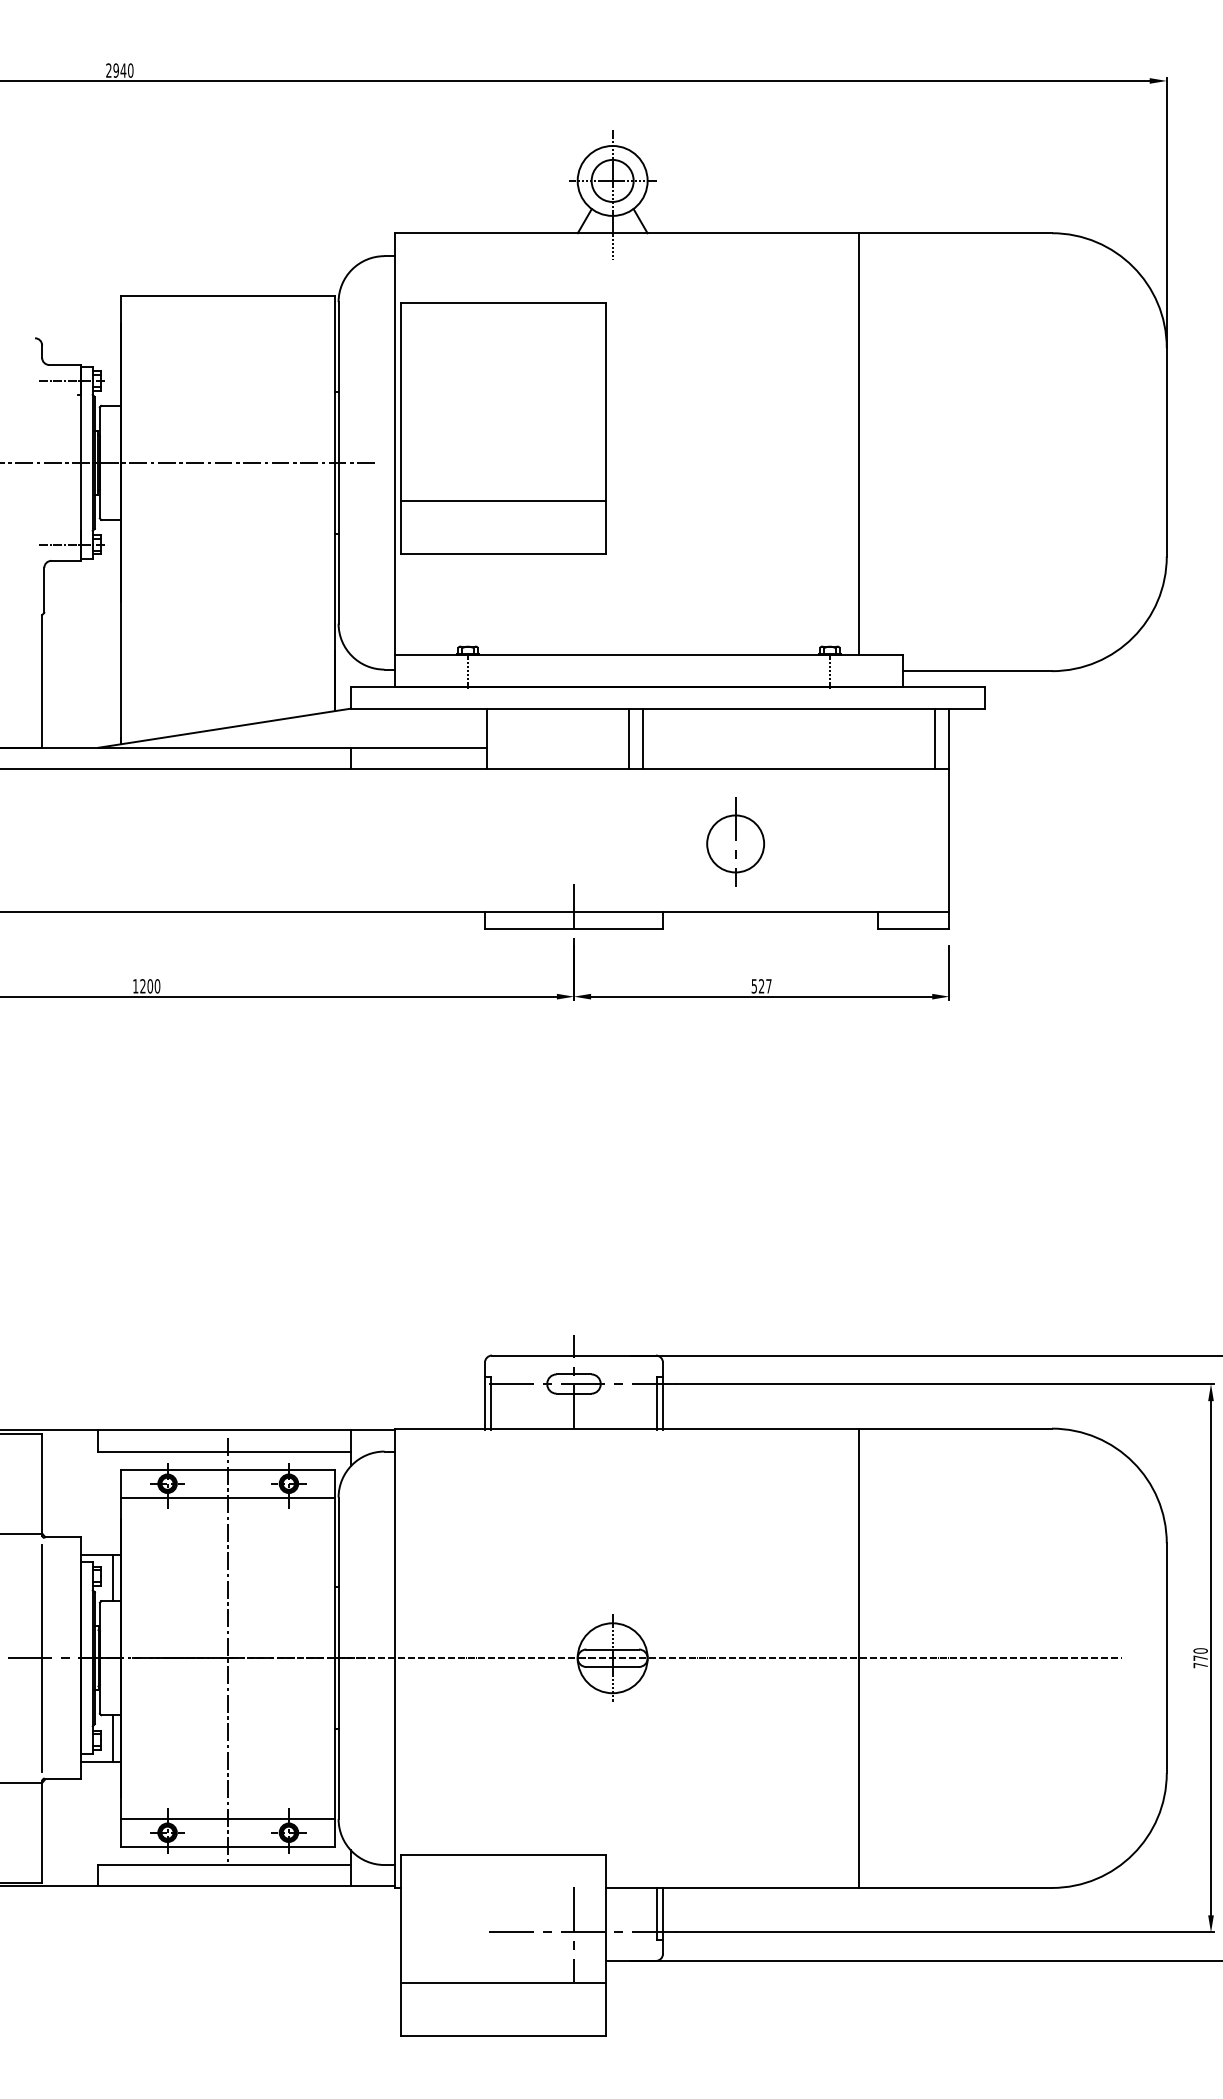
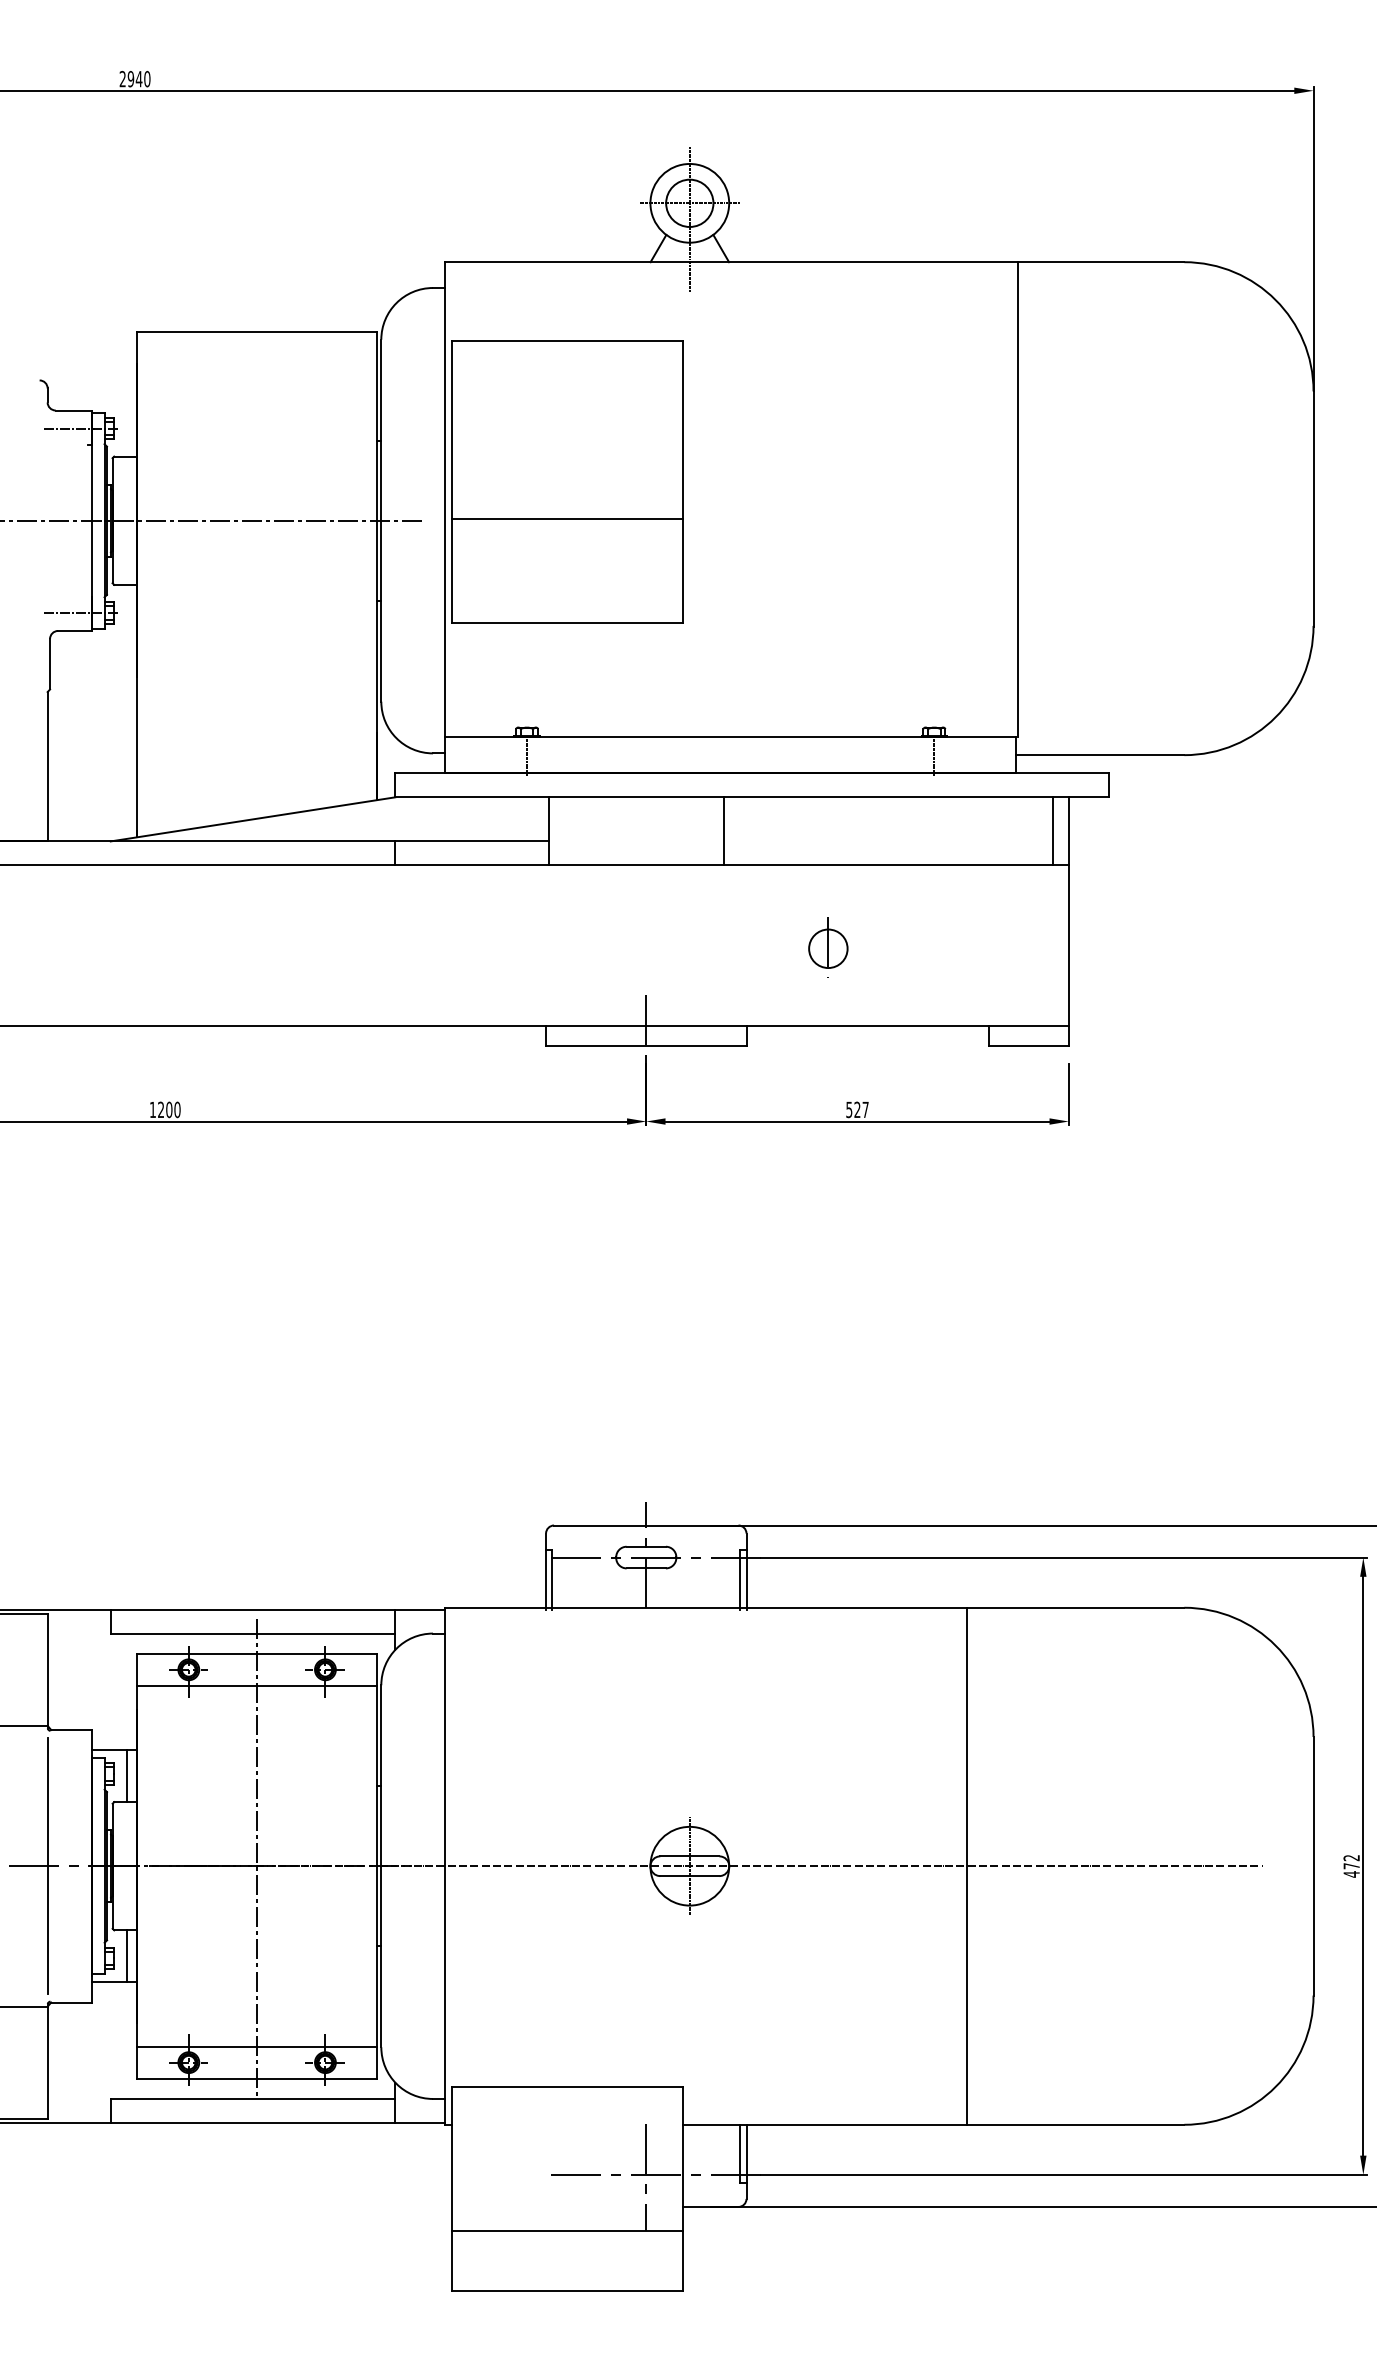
line: (858, 444) -> (1017, 499), moved
line: (503, 500) -> (566, 518), moved
line: (629, 739) -> (708, 831), removed
part: (735, 842) -> (828, 947), size x0.6
text: (1200, 1657) -> (1351, 1865), 770 -> 472

